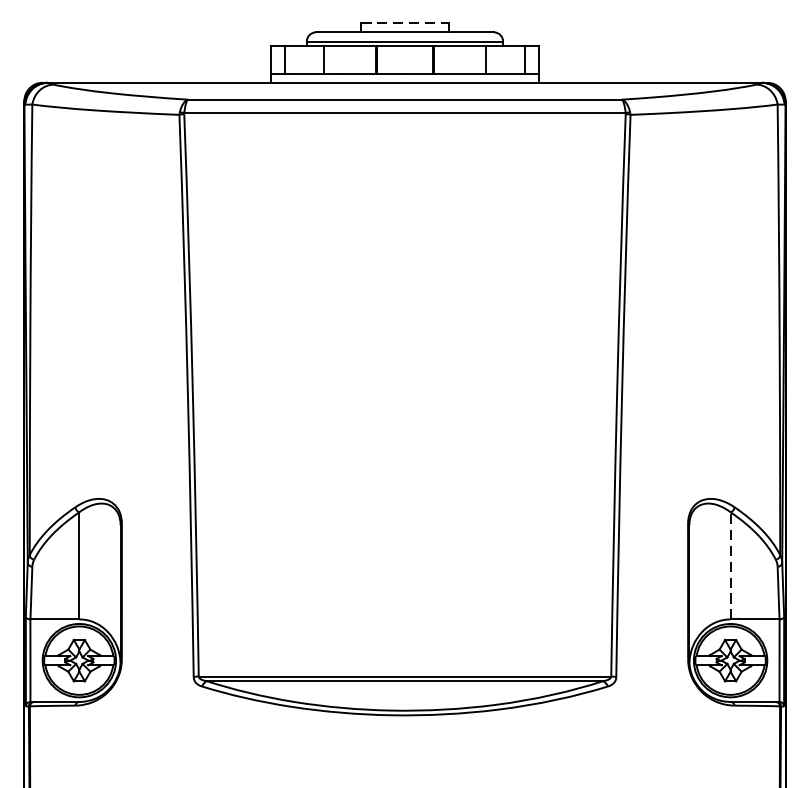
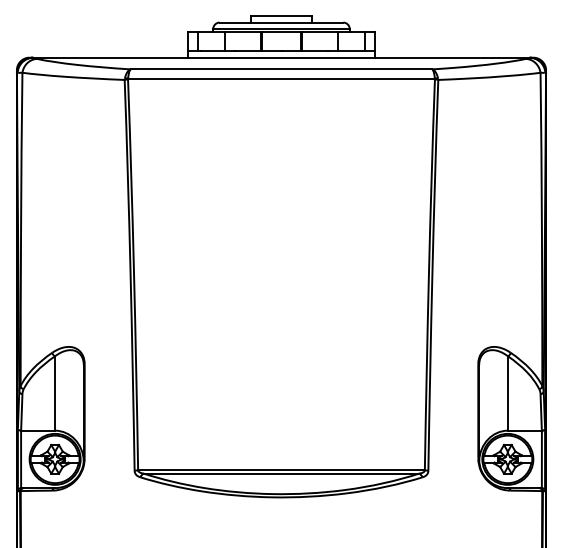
line: (405, 23) -> (281, 16), dashed -> solid
line: (730, 564) -> (507, 392), dashed -> solid

